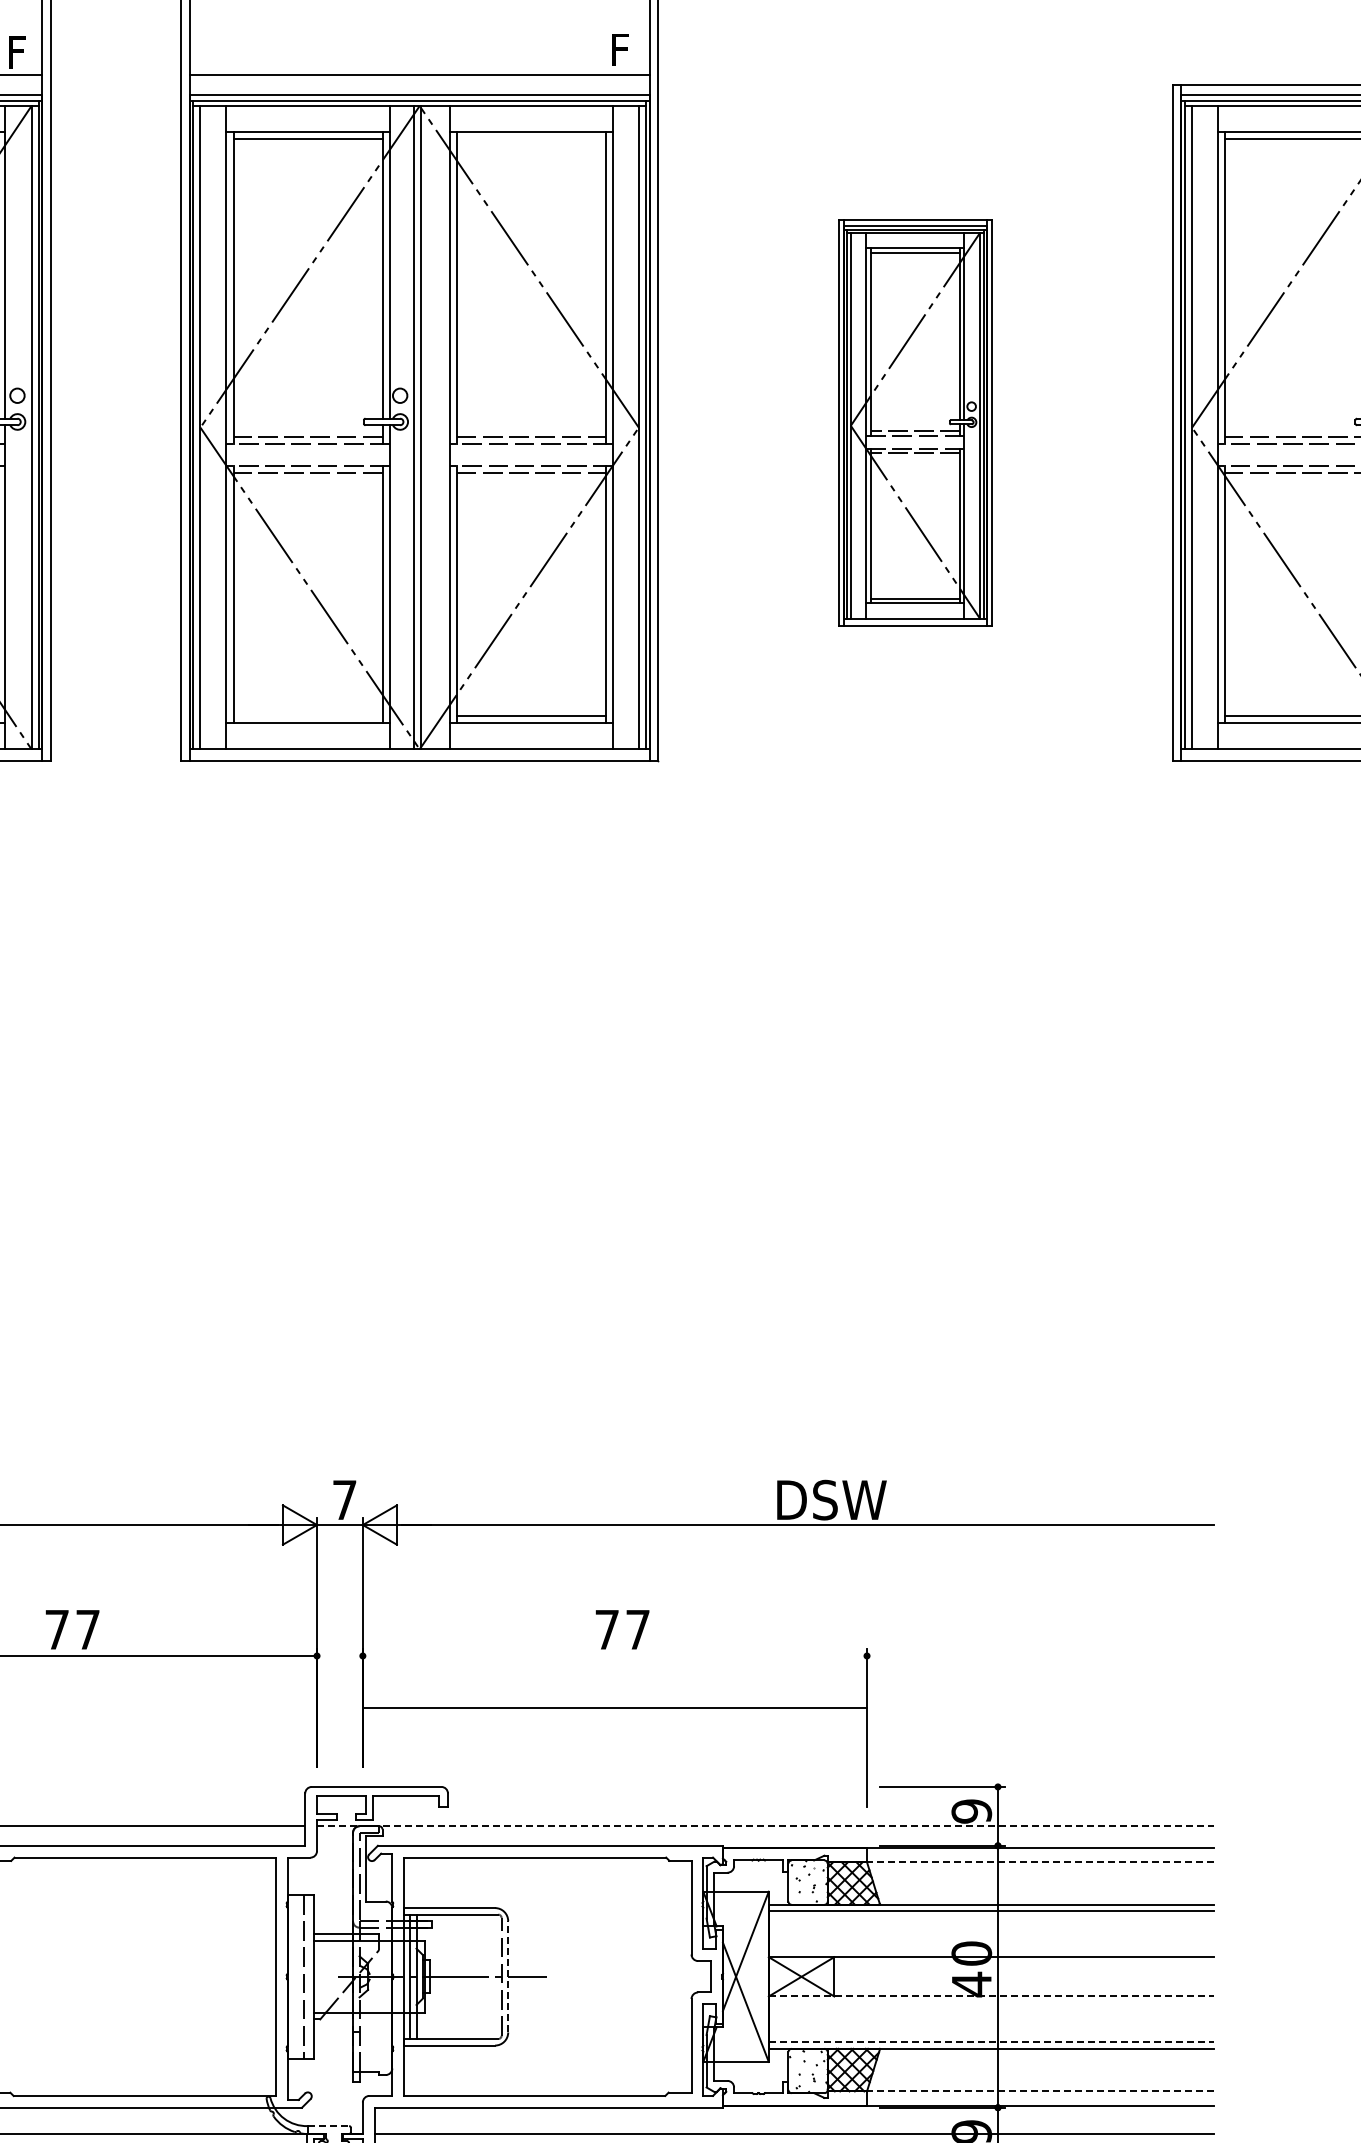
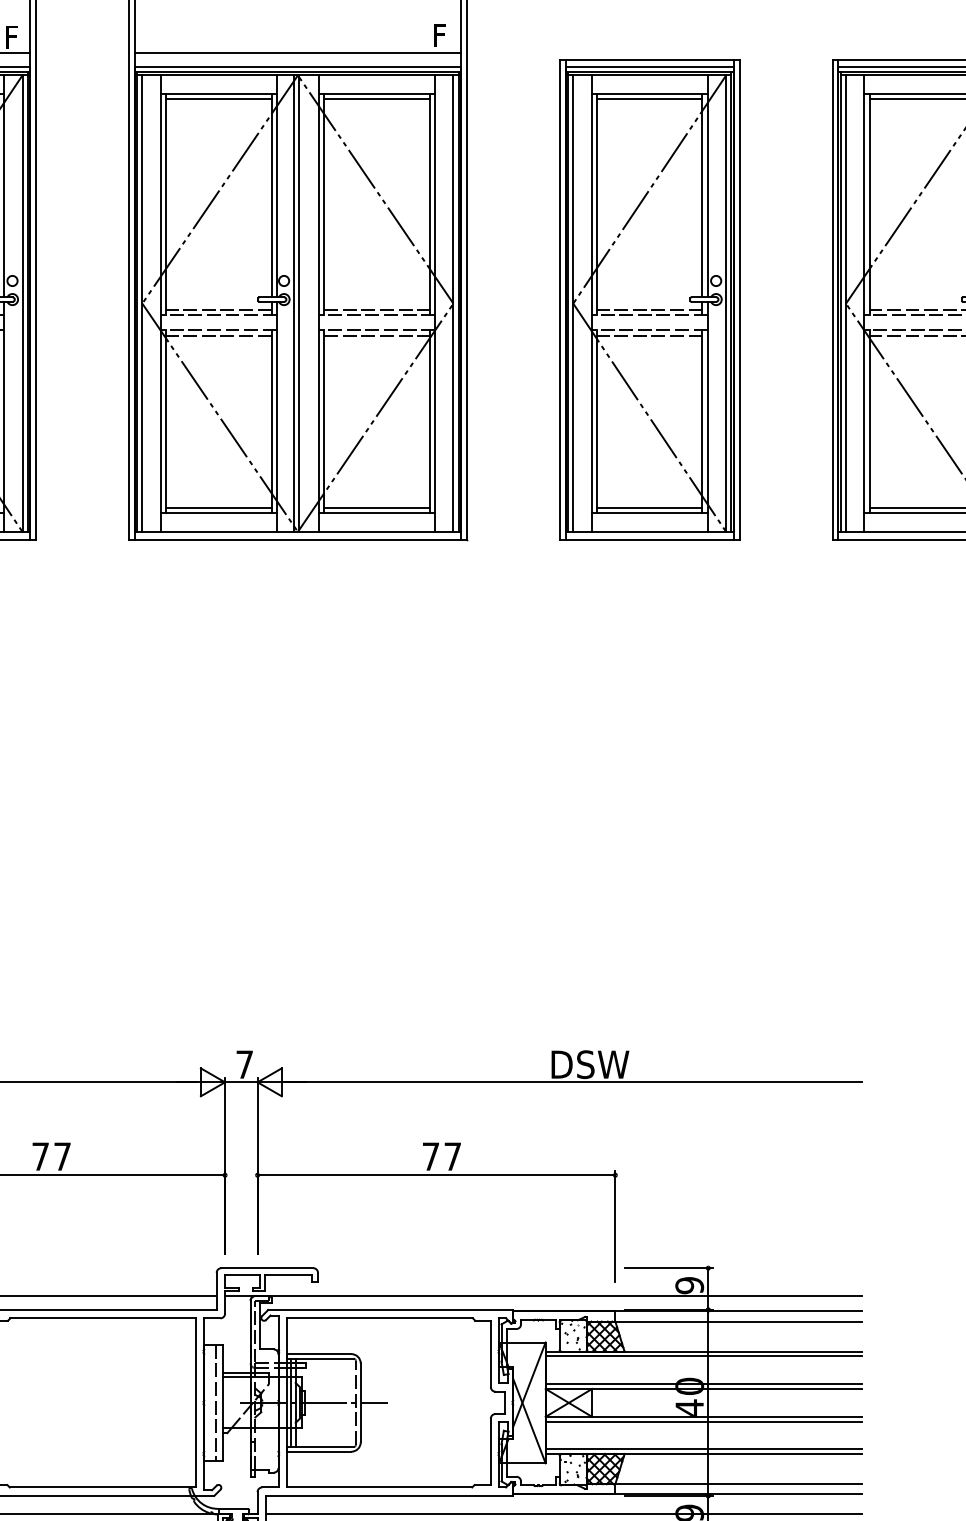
line: (530, 139) -> (376, 99), added
part: (915, 422) -> (649, 299), size x1.67
line: (307, 715) -> (218, 507), added
line: (614, 1707) -> (436, 1174), moved
line: (765, 1826) -> (543, 1296), dashed -> solid
line: (1040, 1862) -> (738, 1321), dashed -> solid
line: (991, 1950) -> (703, 1384), added
line: (508, 1976) -> (360, 1402), dashed -> solid
line: (991, 1996) -> (703, 1416), dashed -> solid
line: (991, 2003) -> (703, 1421), added
line: (991, 2042) -> (703, 1449), dashed -> solid
line: (1040, 2091) -> (738, 1484), dashed -> solid
line: (328, 2126) -> (233, 1509), dashed -> solid

